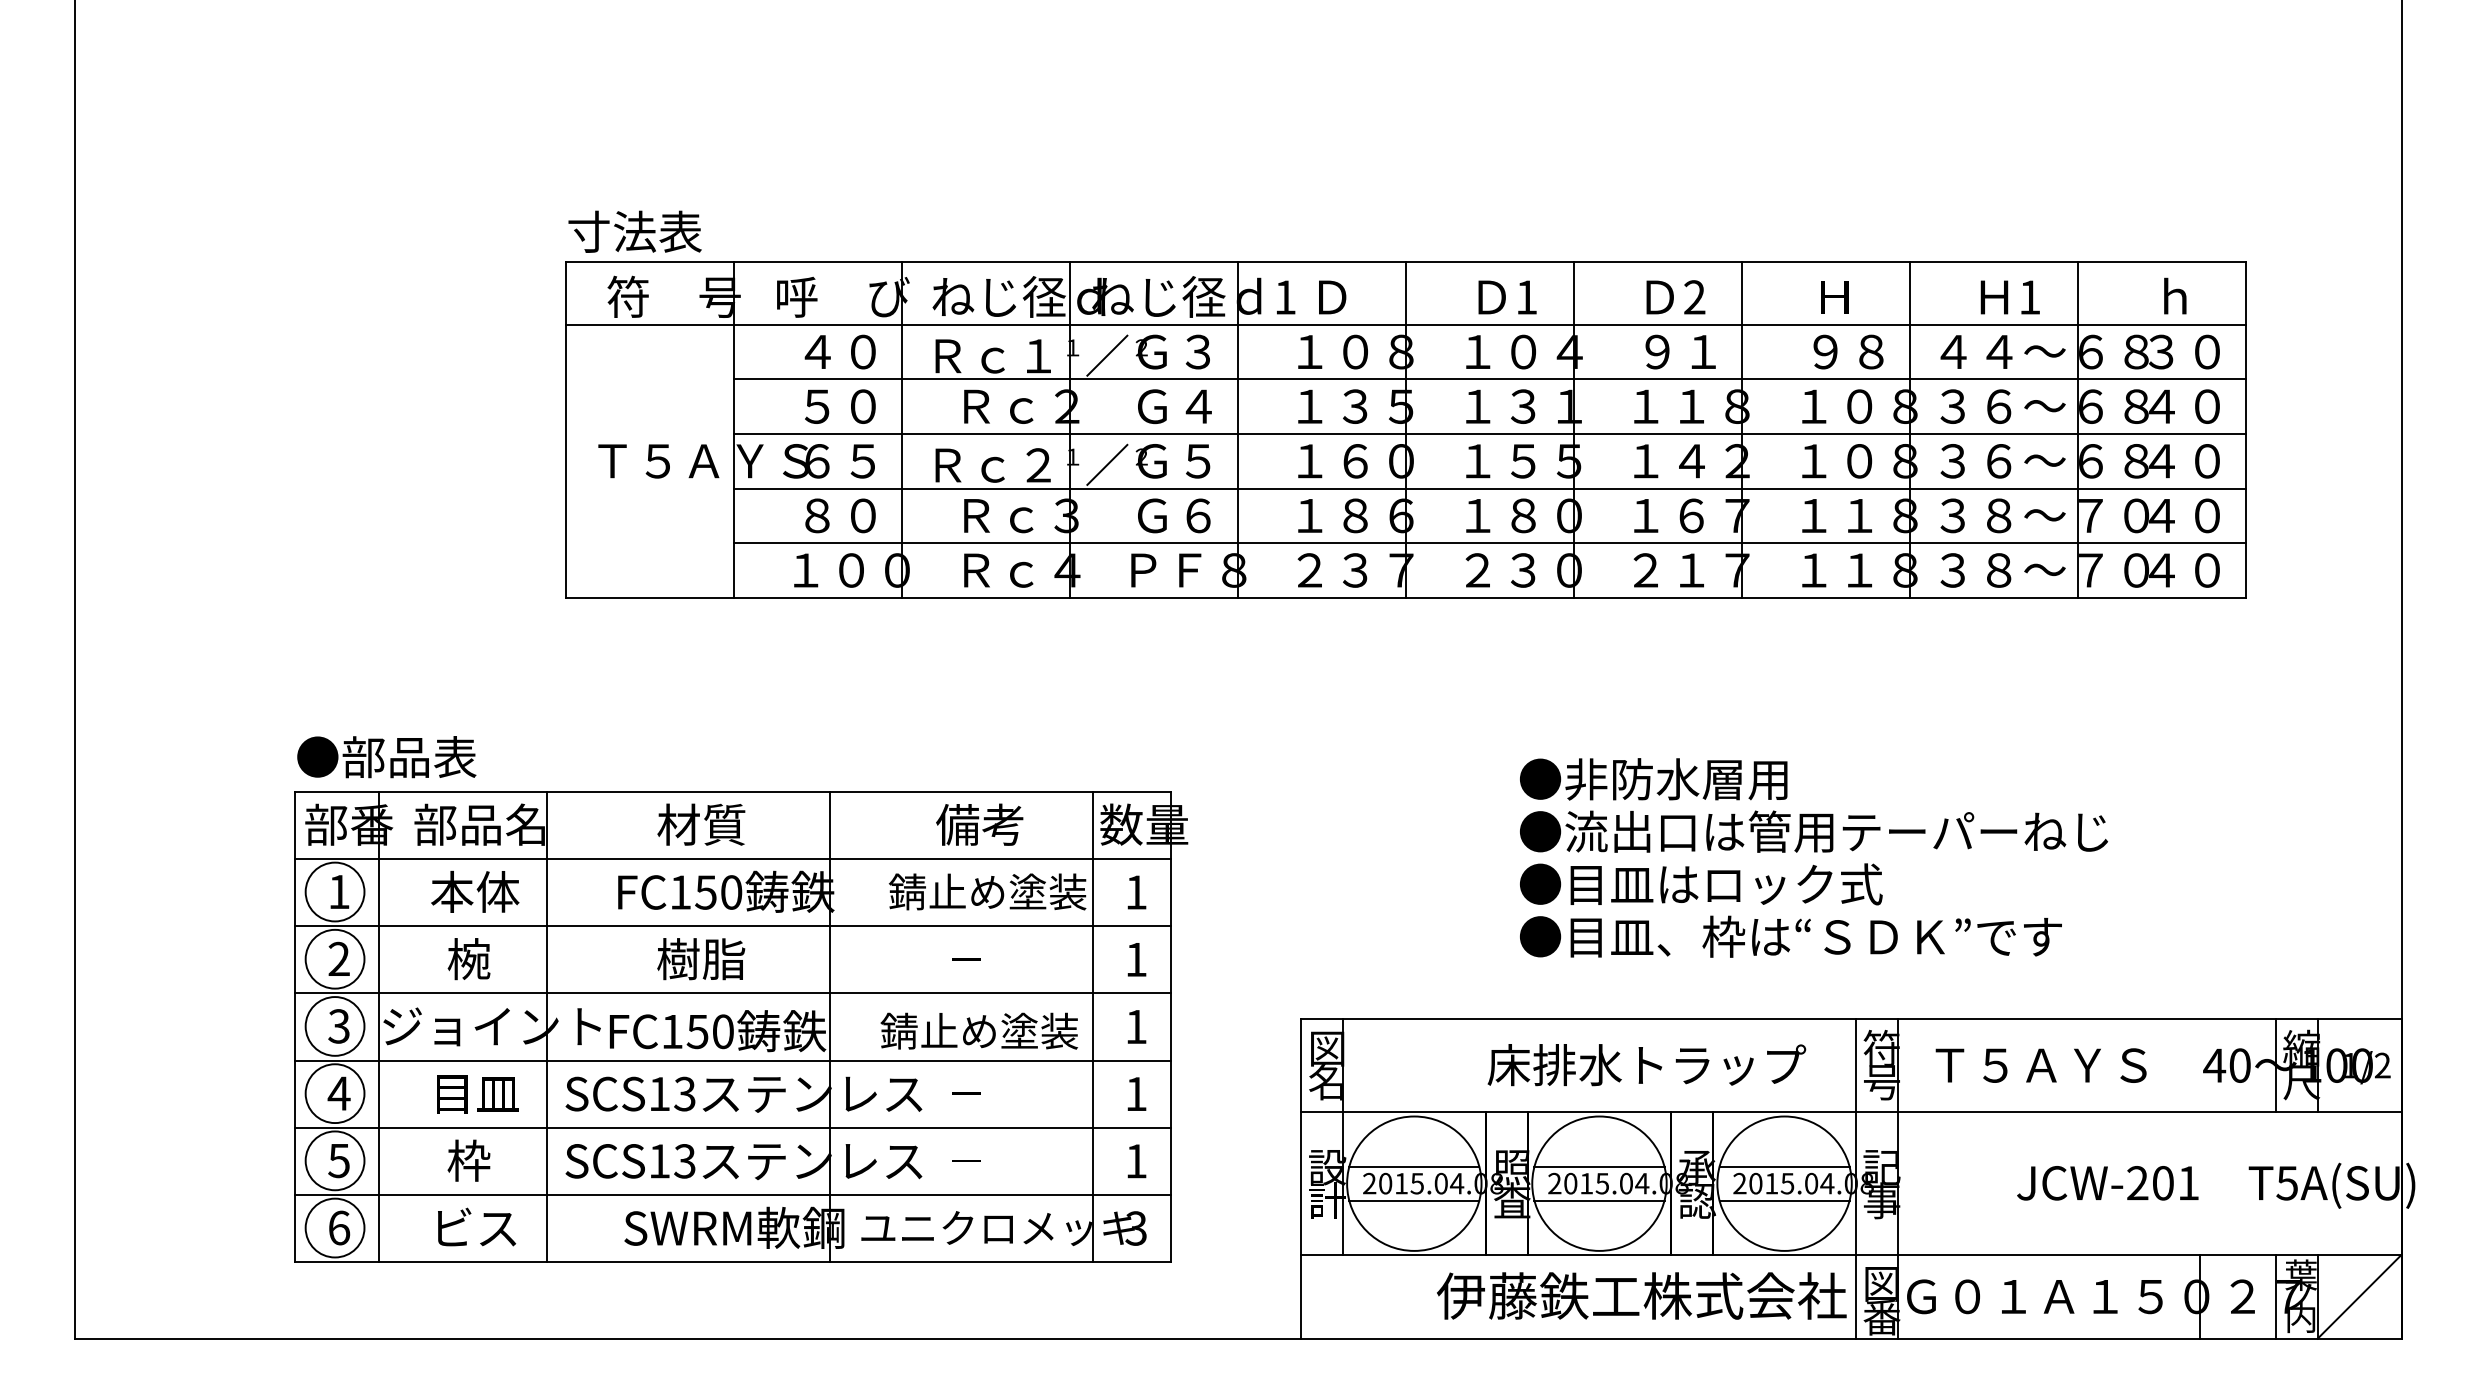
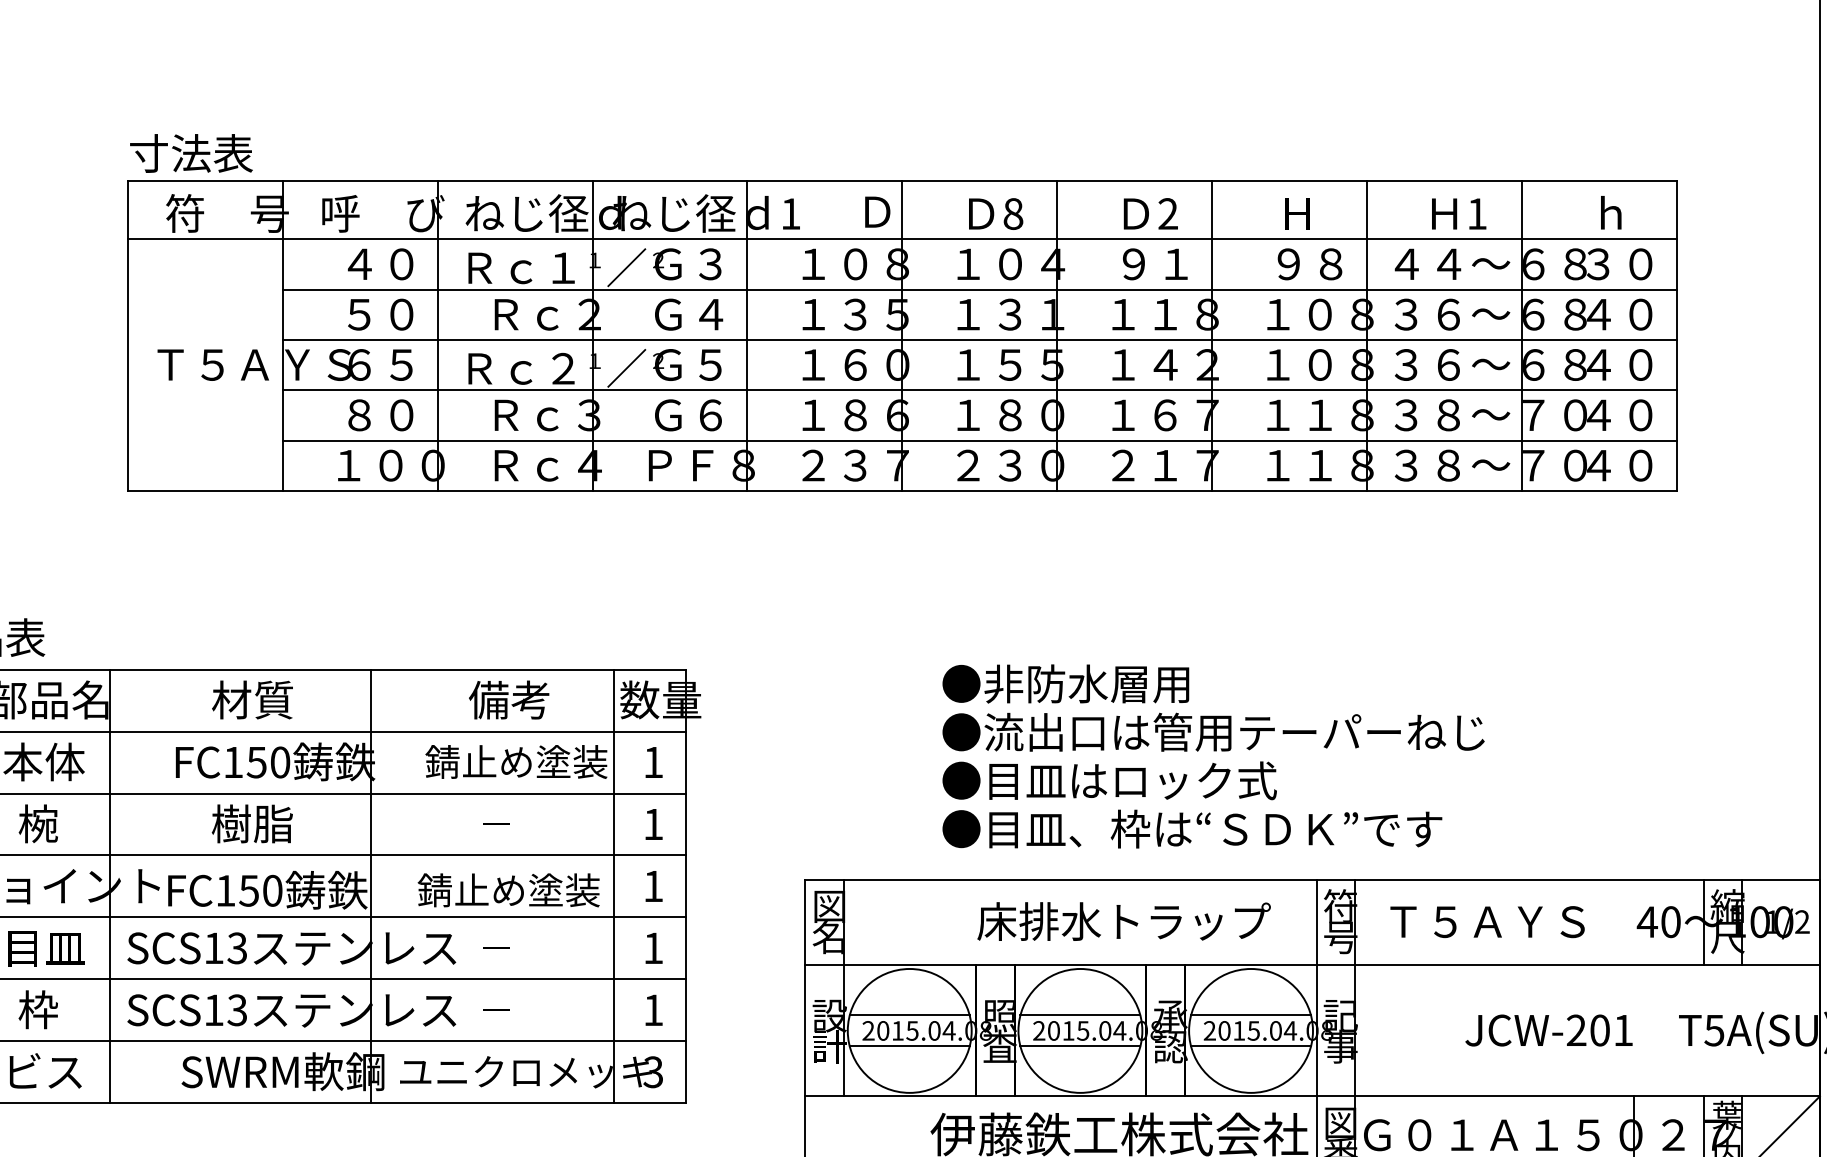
text: (1332, 297) -> (877, 212), moved
text: (1526, 297) -> (1013, 214), 1 -> 8
text: (1813, 857) -> (1213, 756), moved

